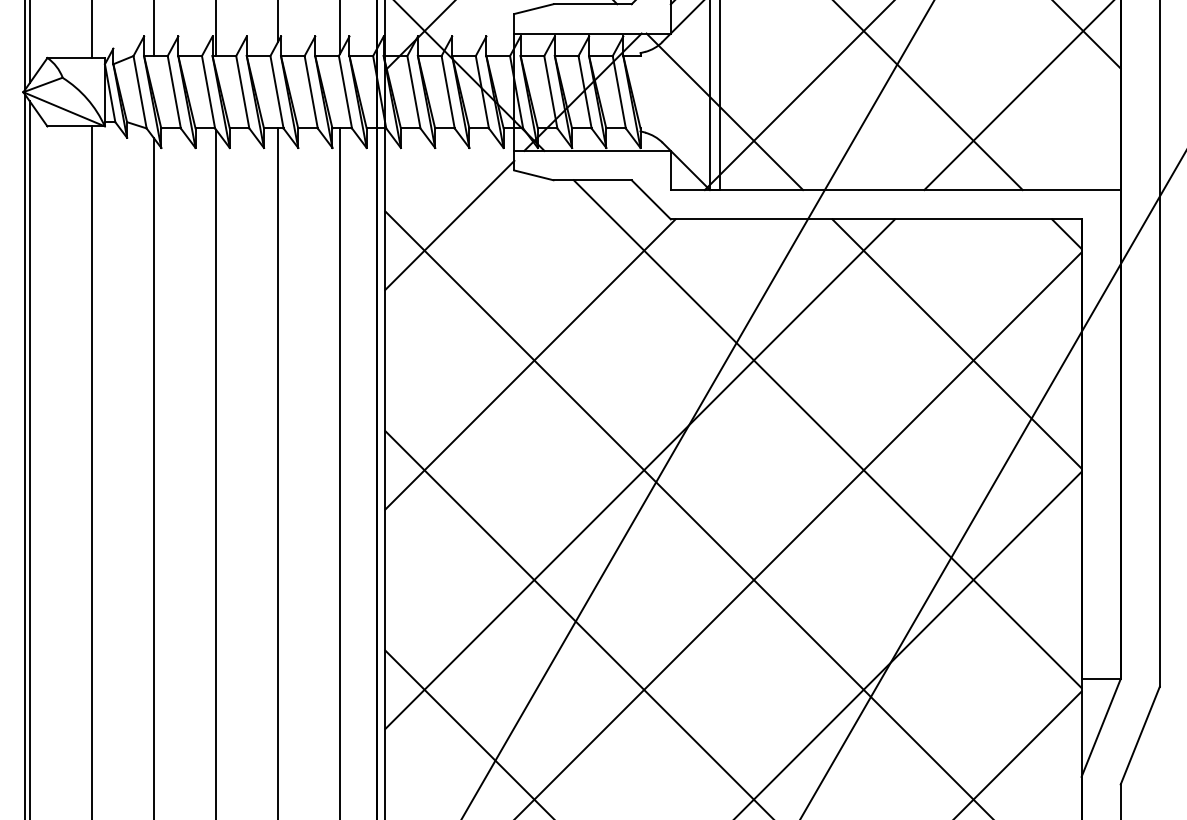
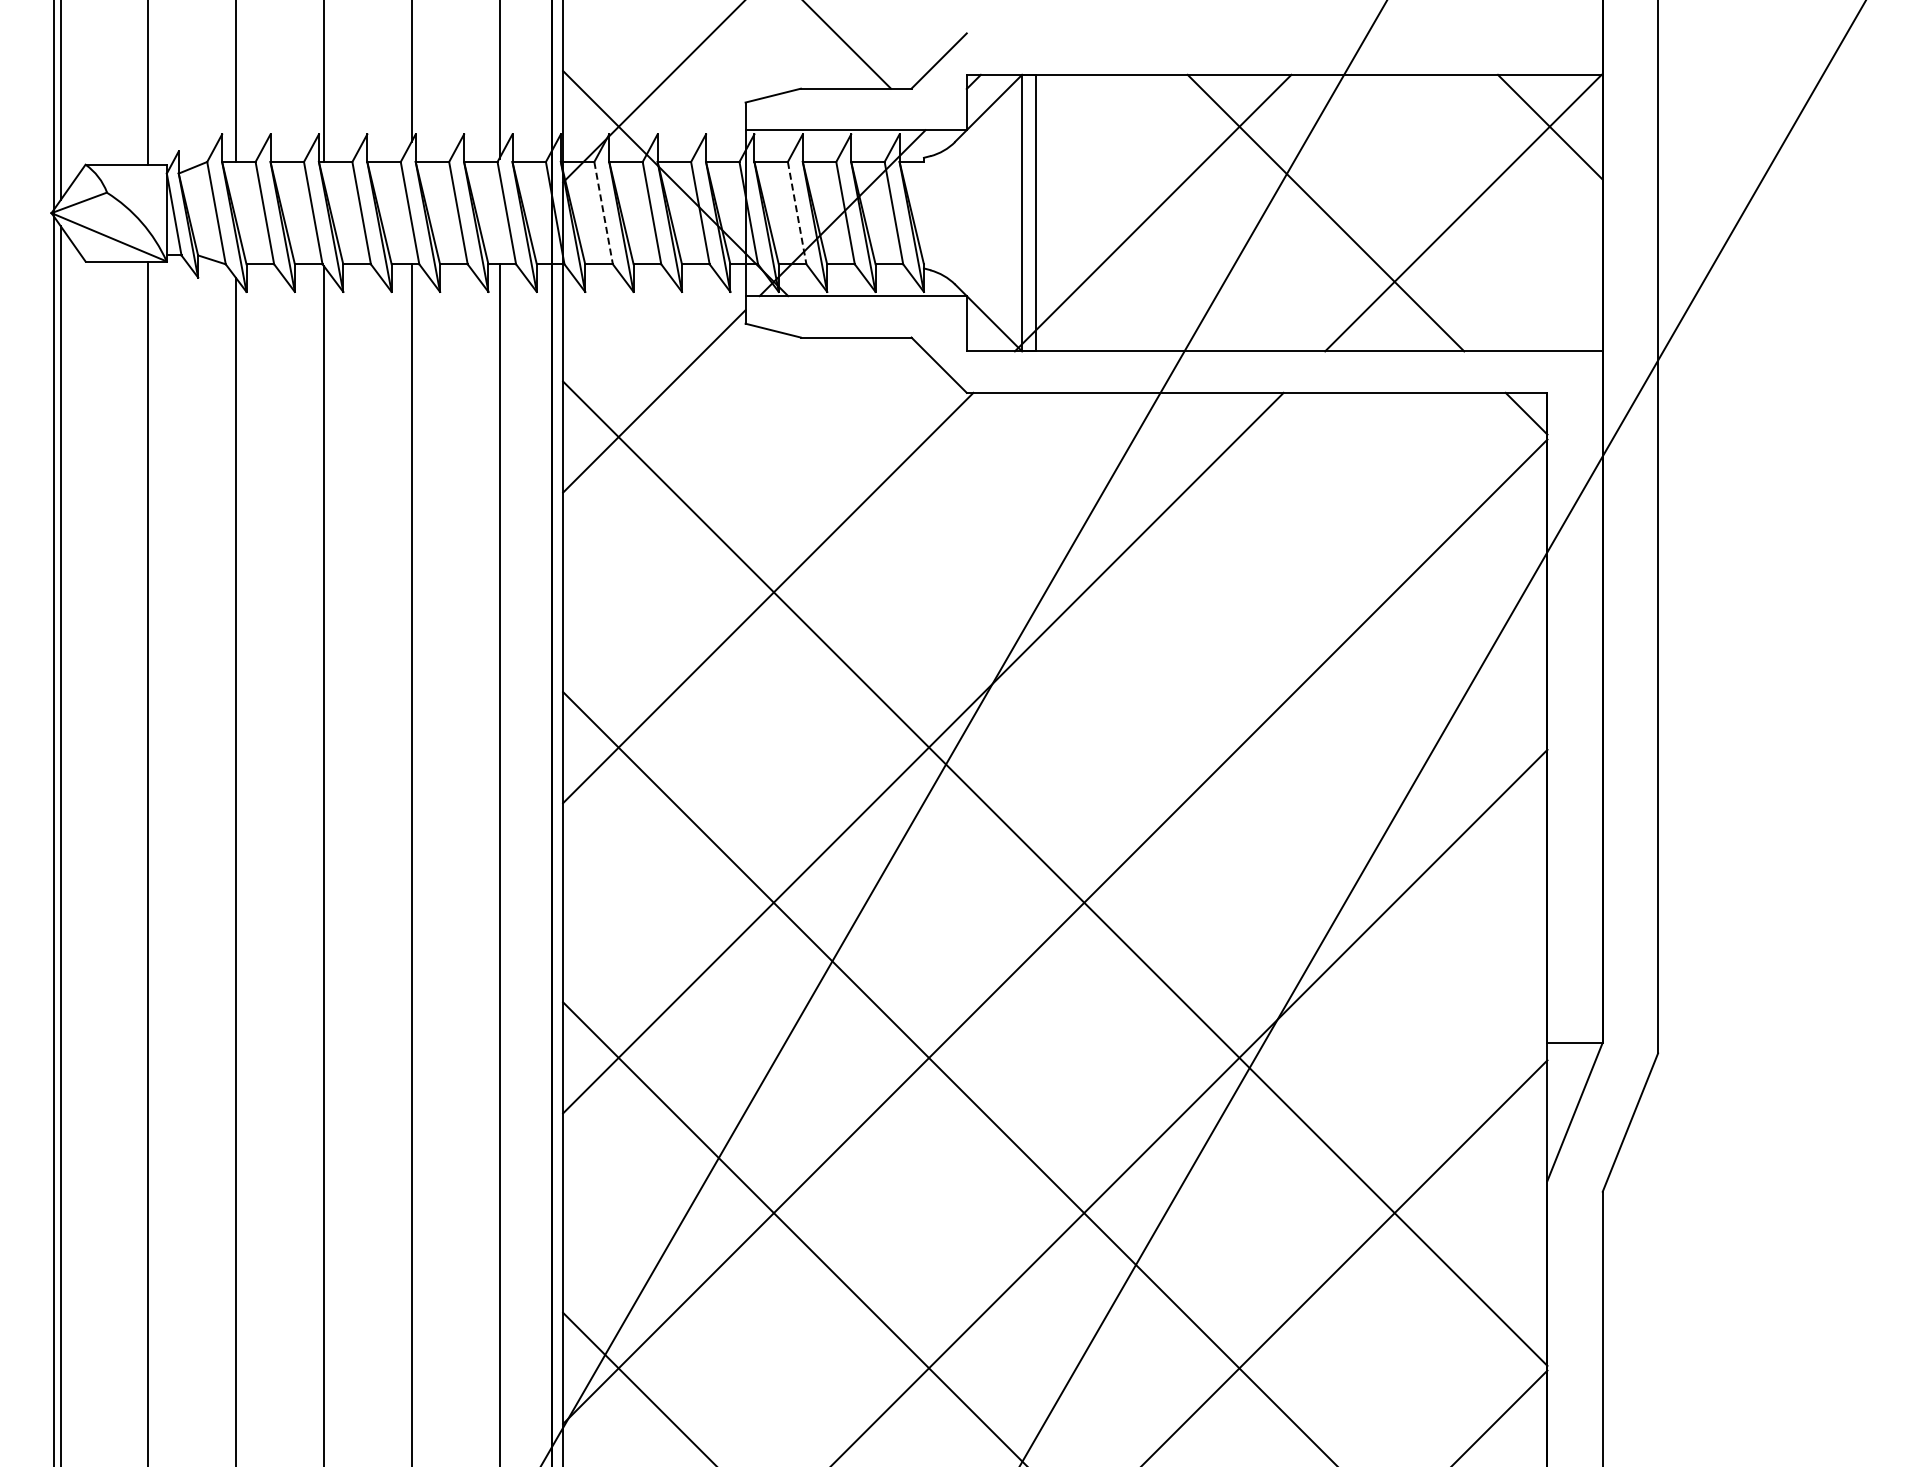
line: (413, 92) -> (603, 213), solid -> dashed
line: (551, 92) -> (797, 213), solid -> dashed
line: (724, 111) -> (1042, 240), removed
line: (957, 343) -> (1371, 568), removed
line: (827, 434) -> (1188, 696), removed

